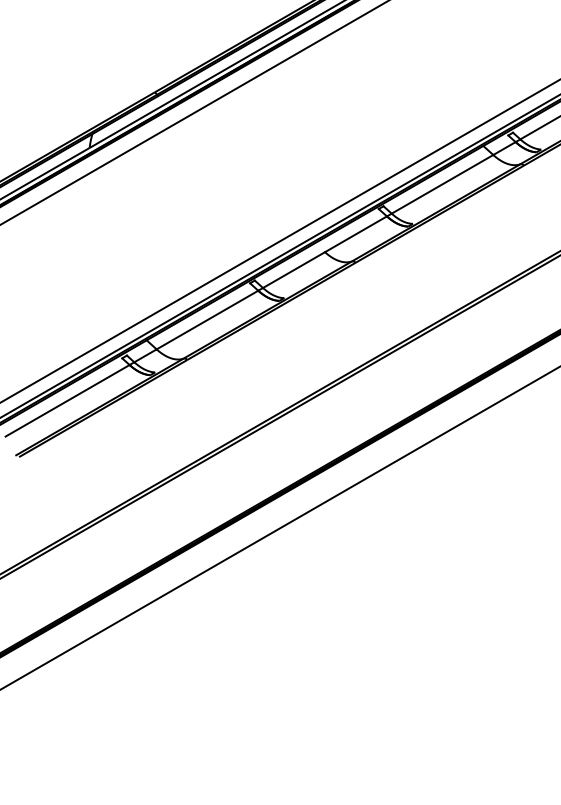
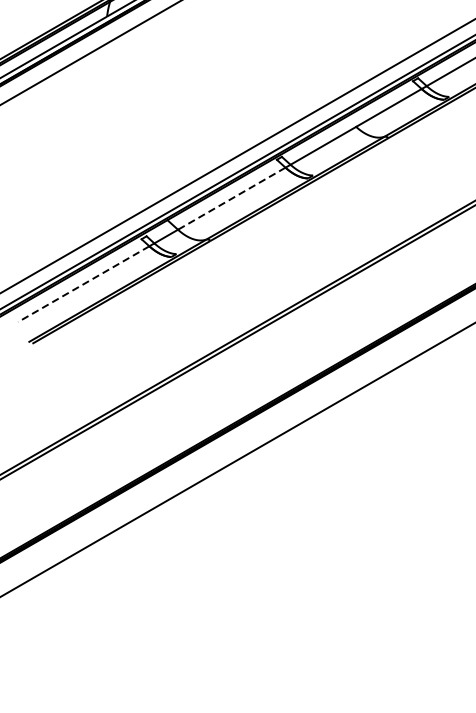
line: (207, 320) -> (231, 199), solid -> dashed
line: (67, 400) -> (83, 283), solid -> dashed

